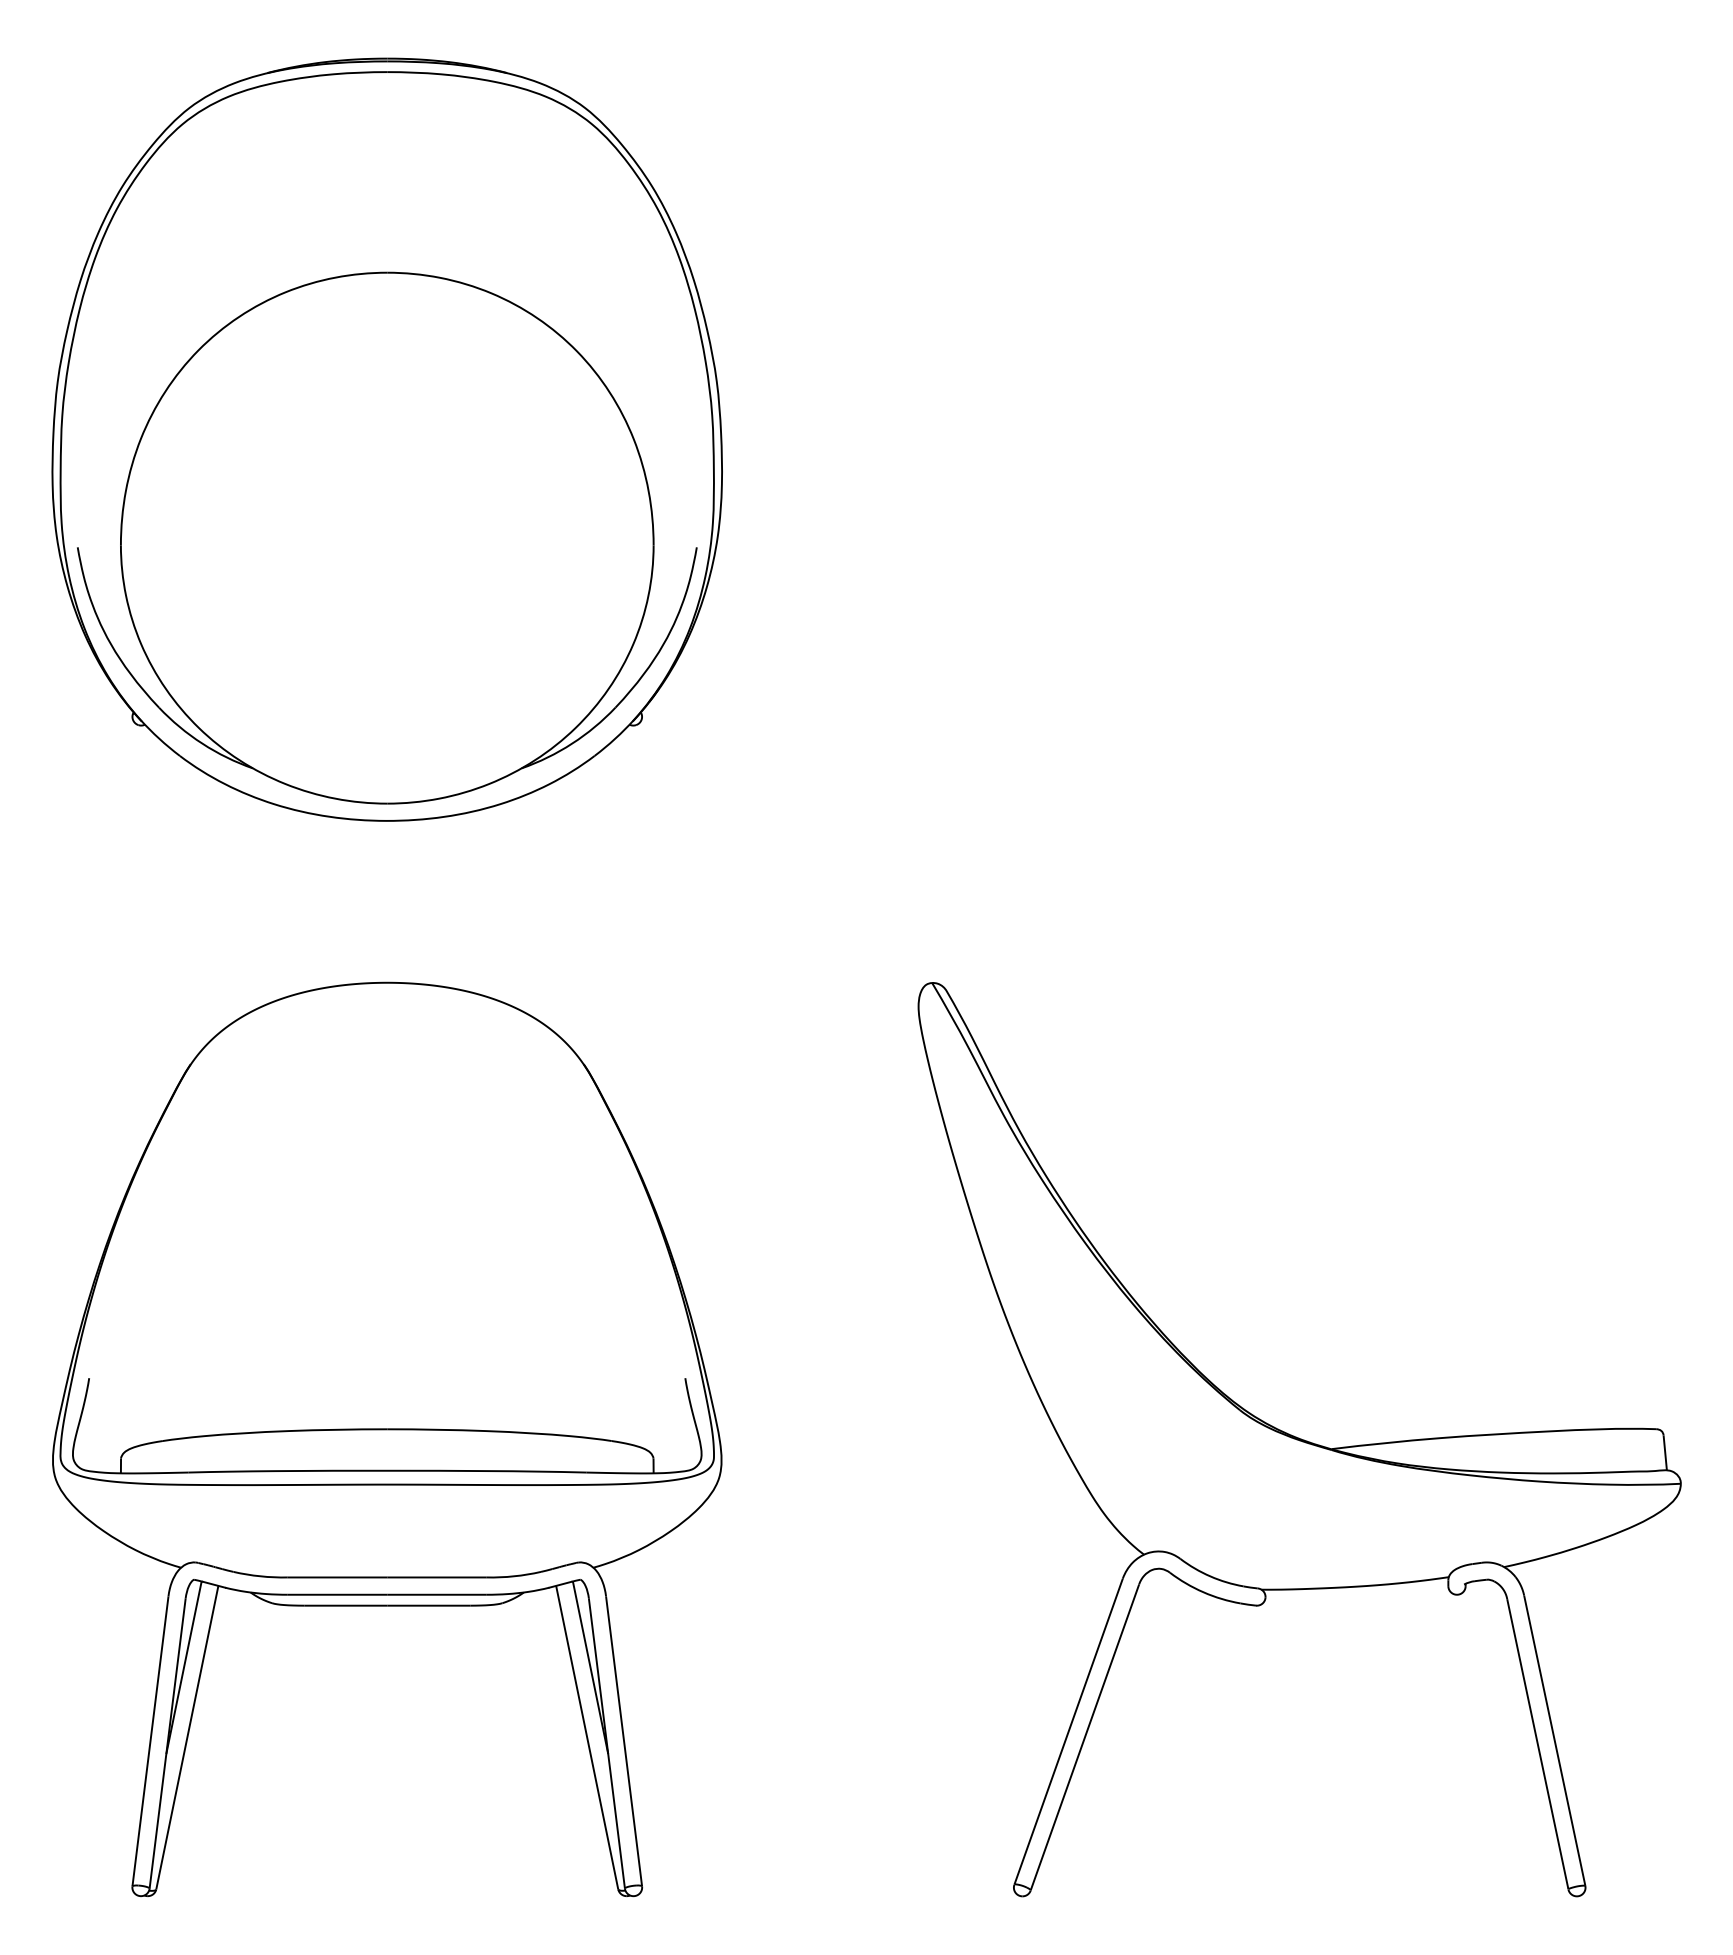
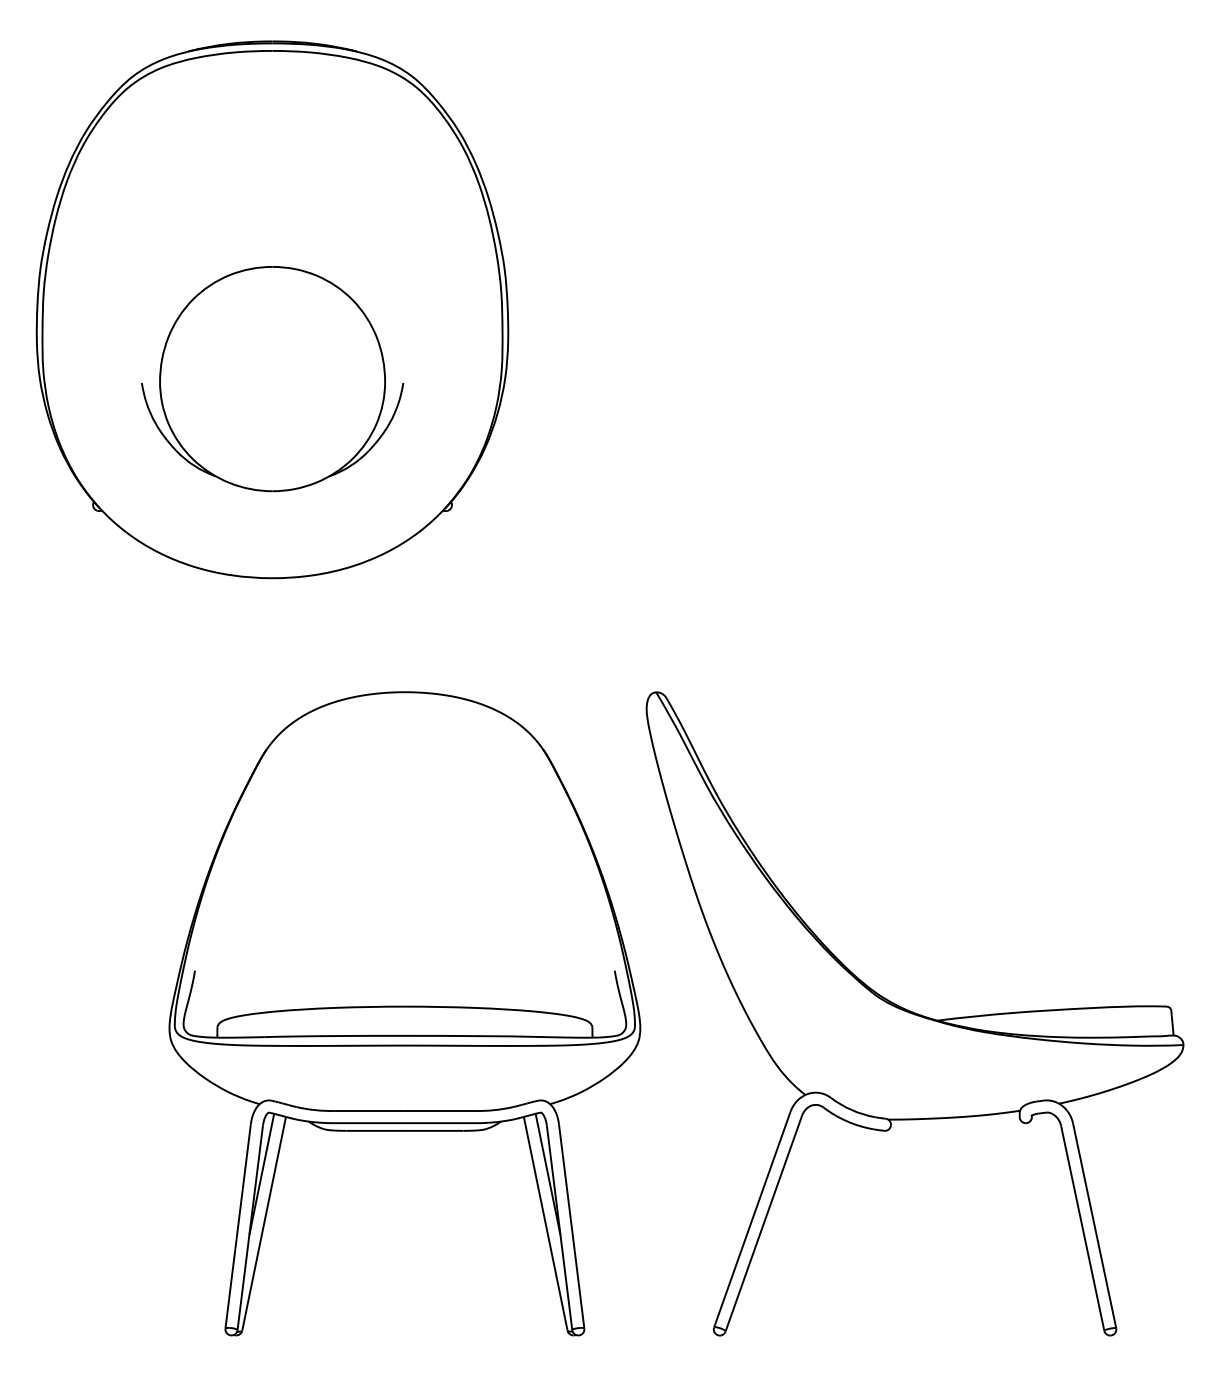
part: (387, 537) -> (272, 378), size x0.6
part: (387, 1439) -> (405, 1013), moved

